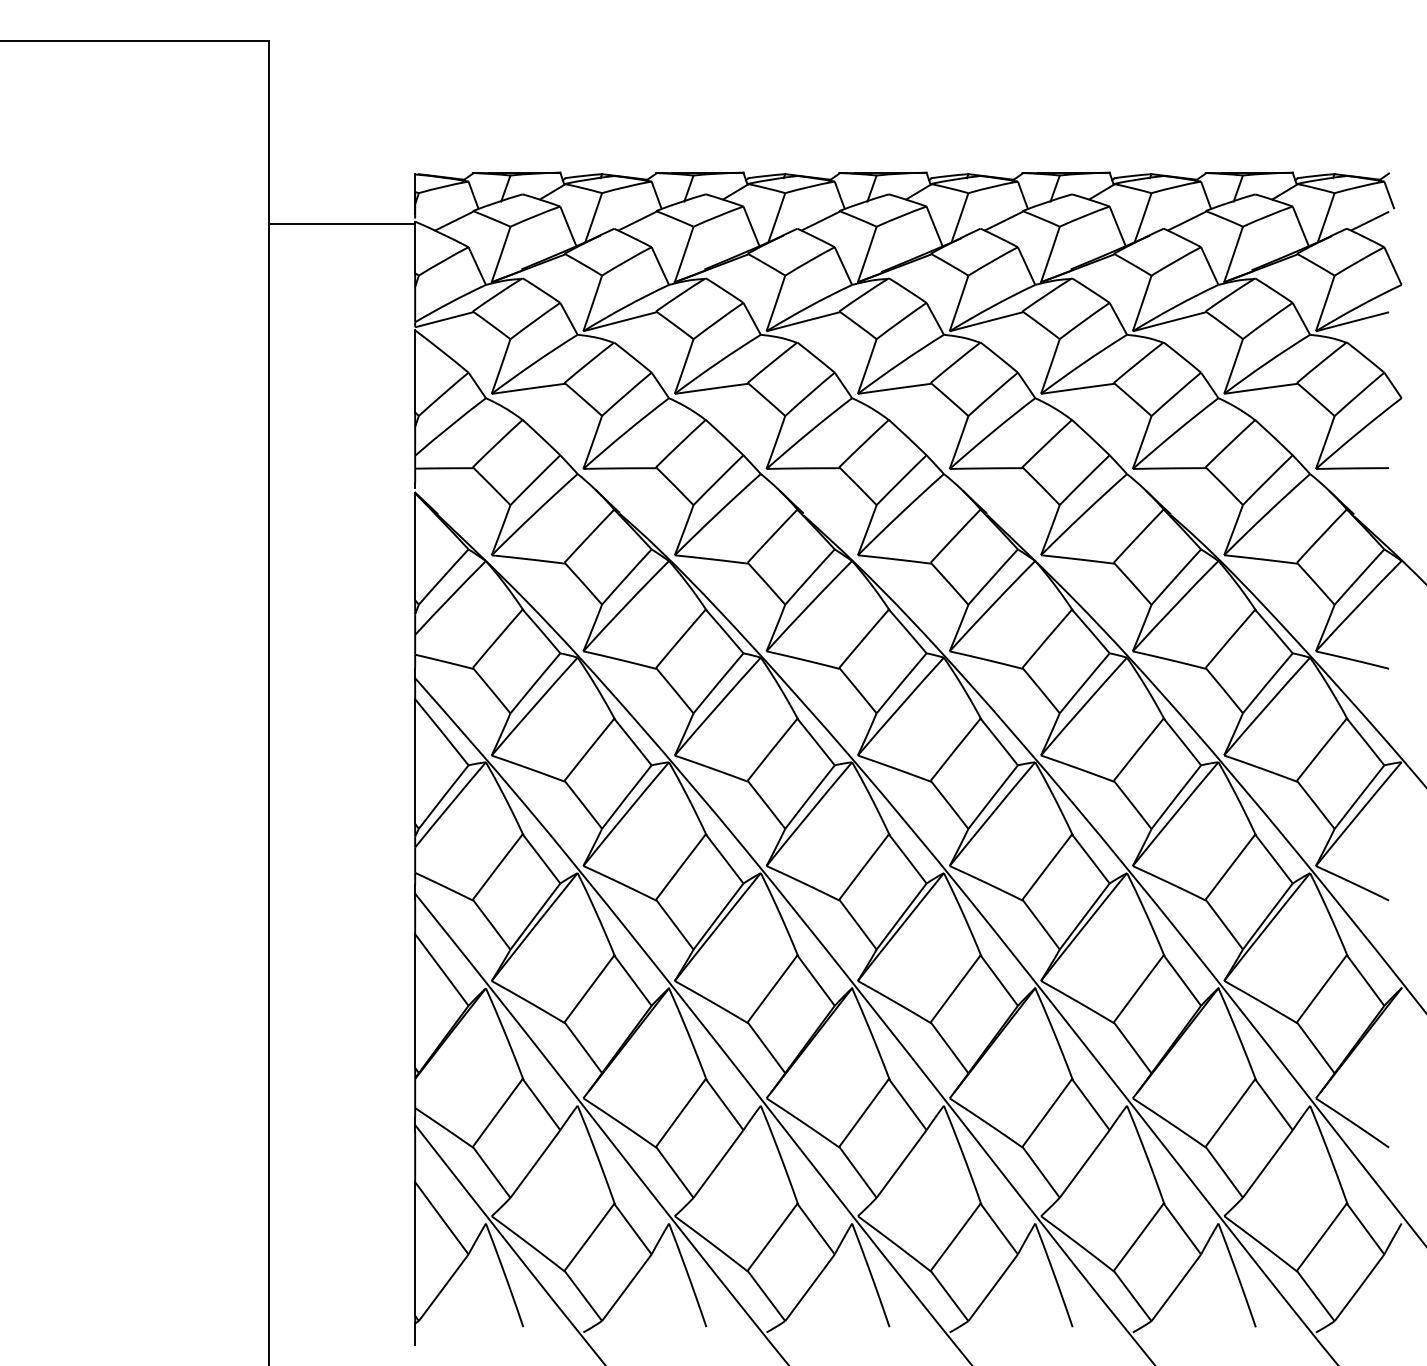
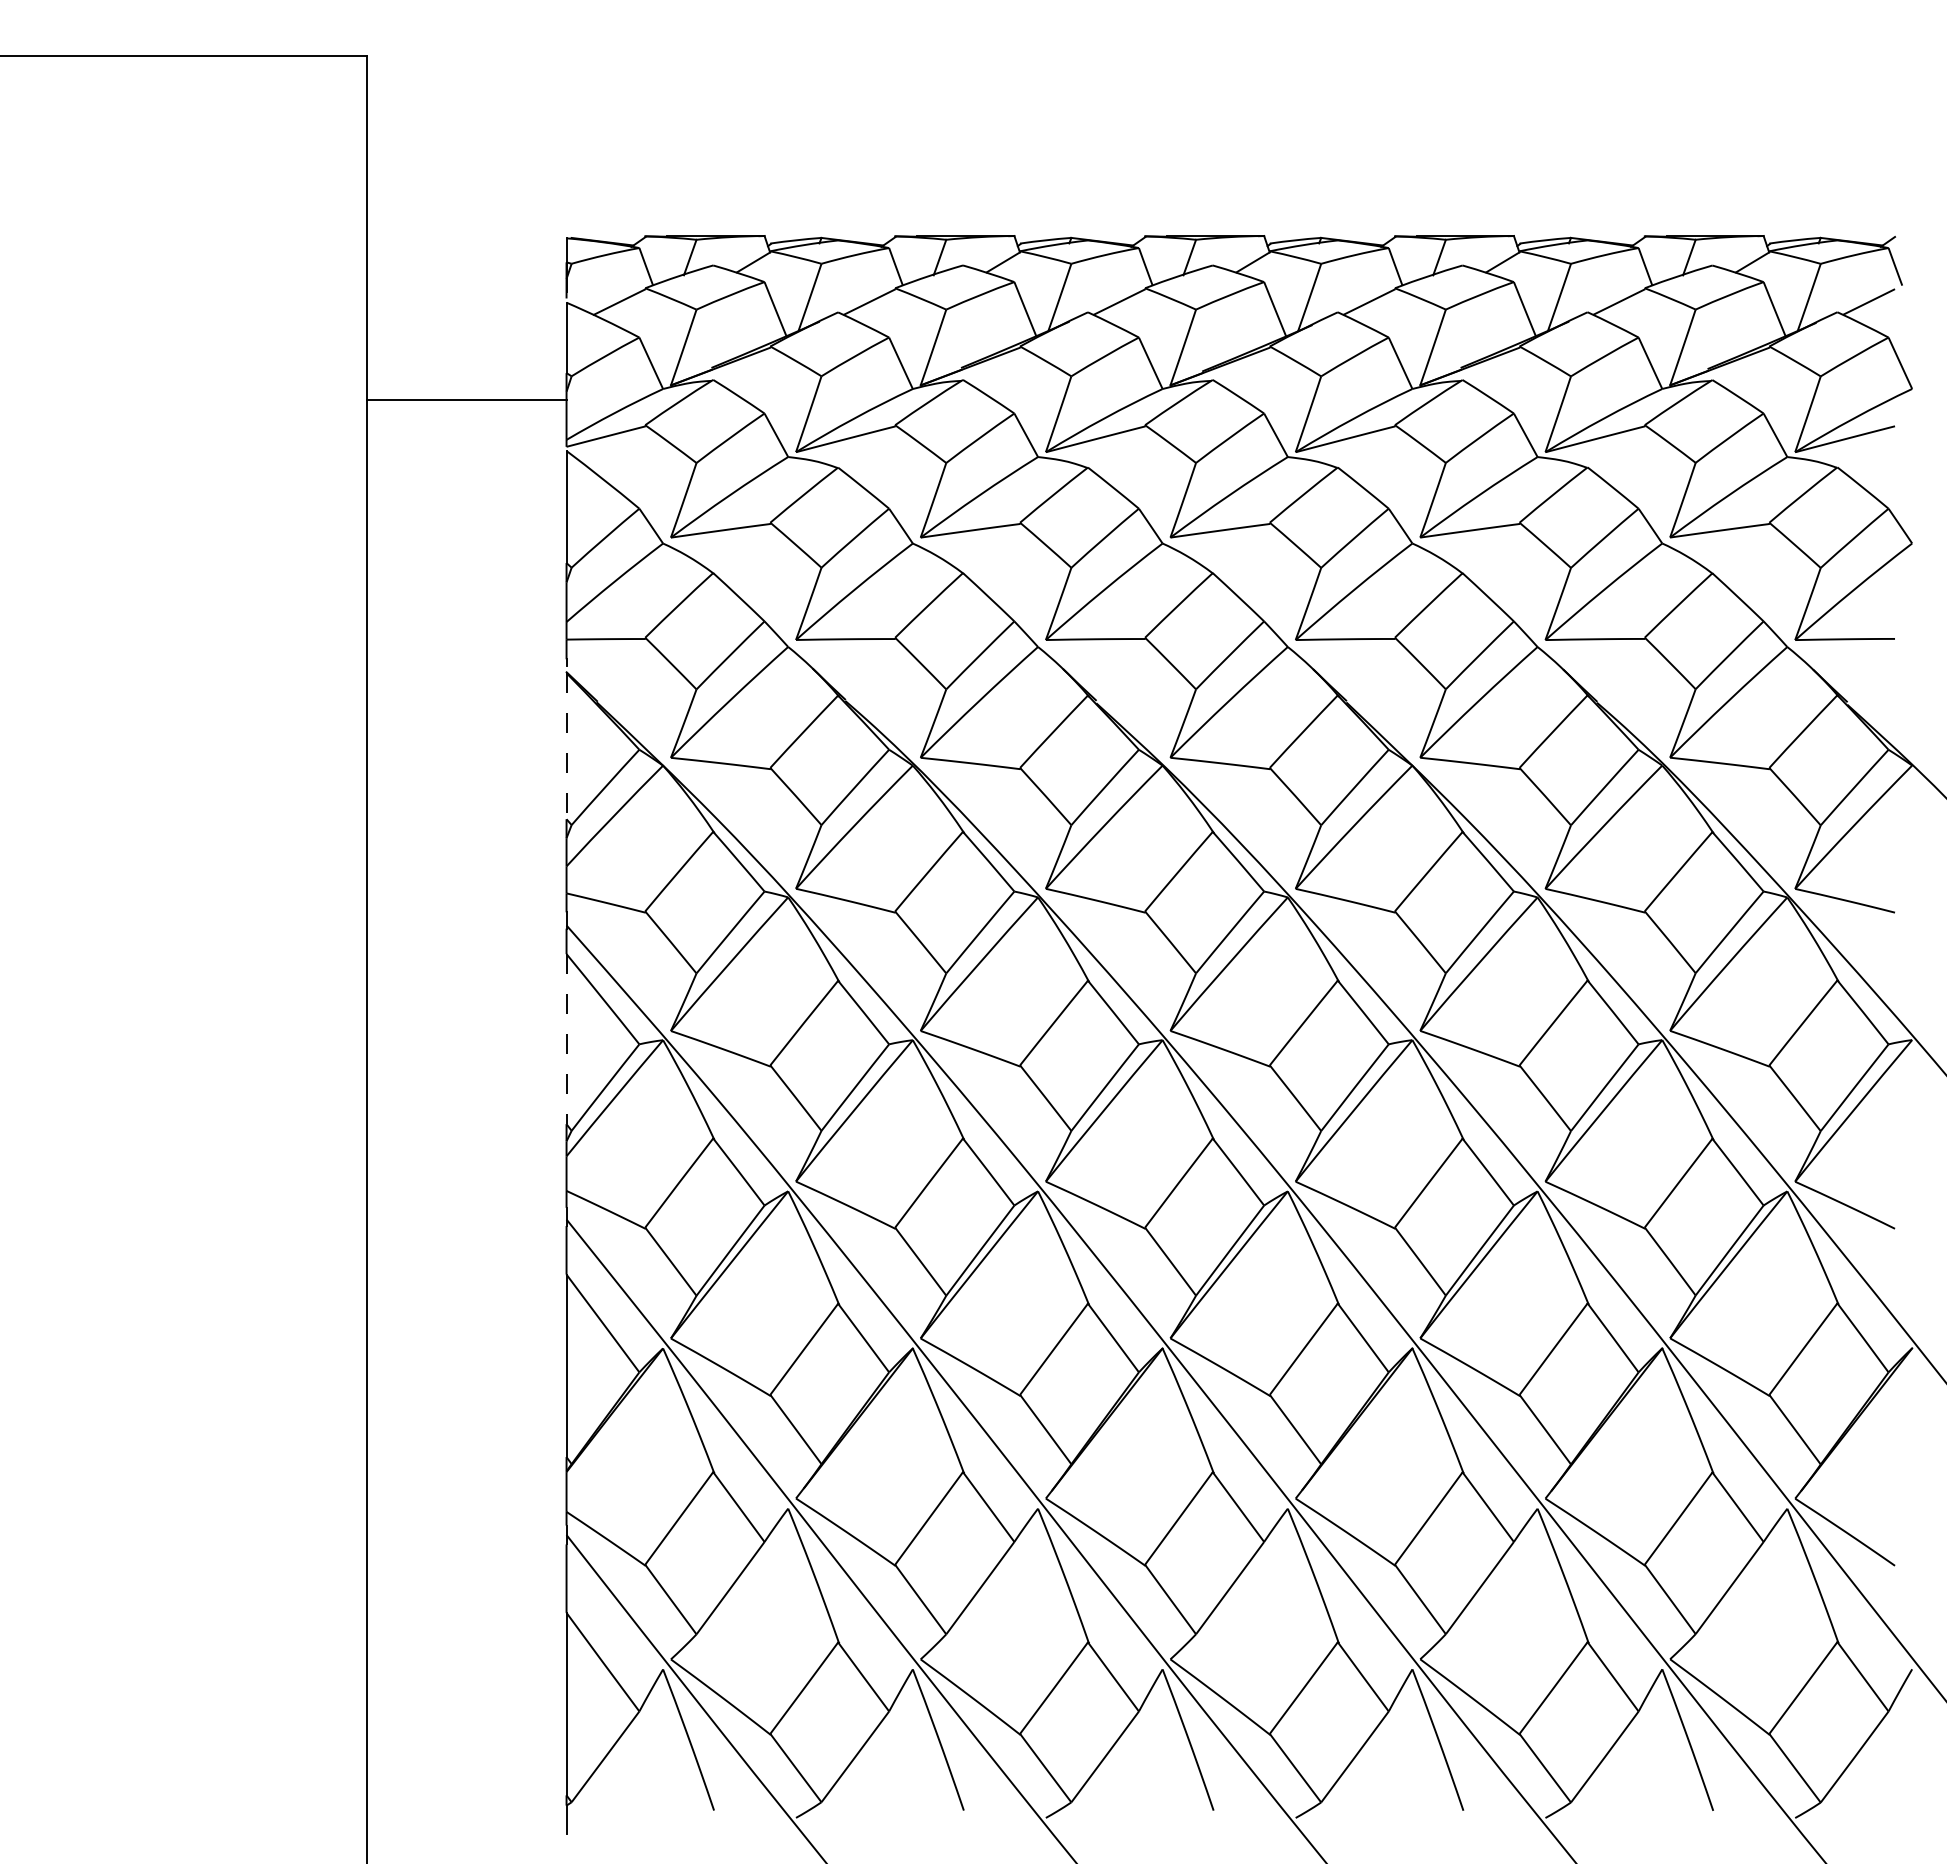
line: (341, 223) -> (466, 399), moved
line: (415, 547) -> (566, 746), solid -> dashed
line: (415, 761) -> (566, 1039), solid -> dashed

